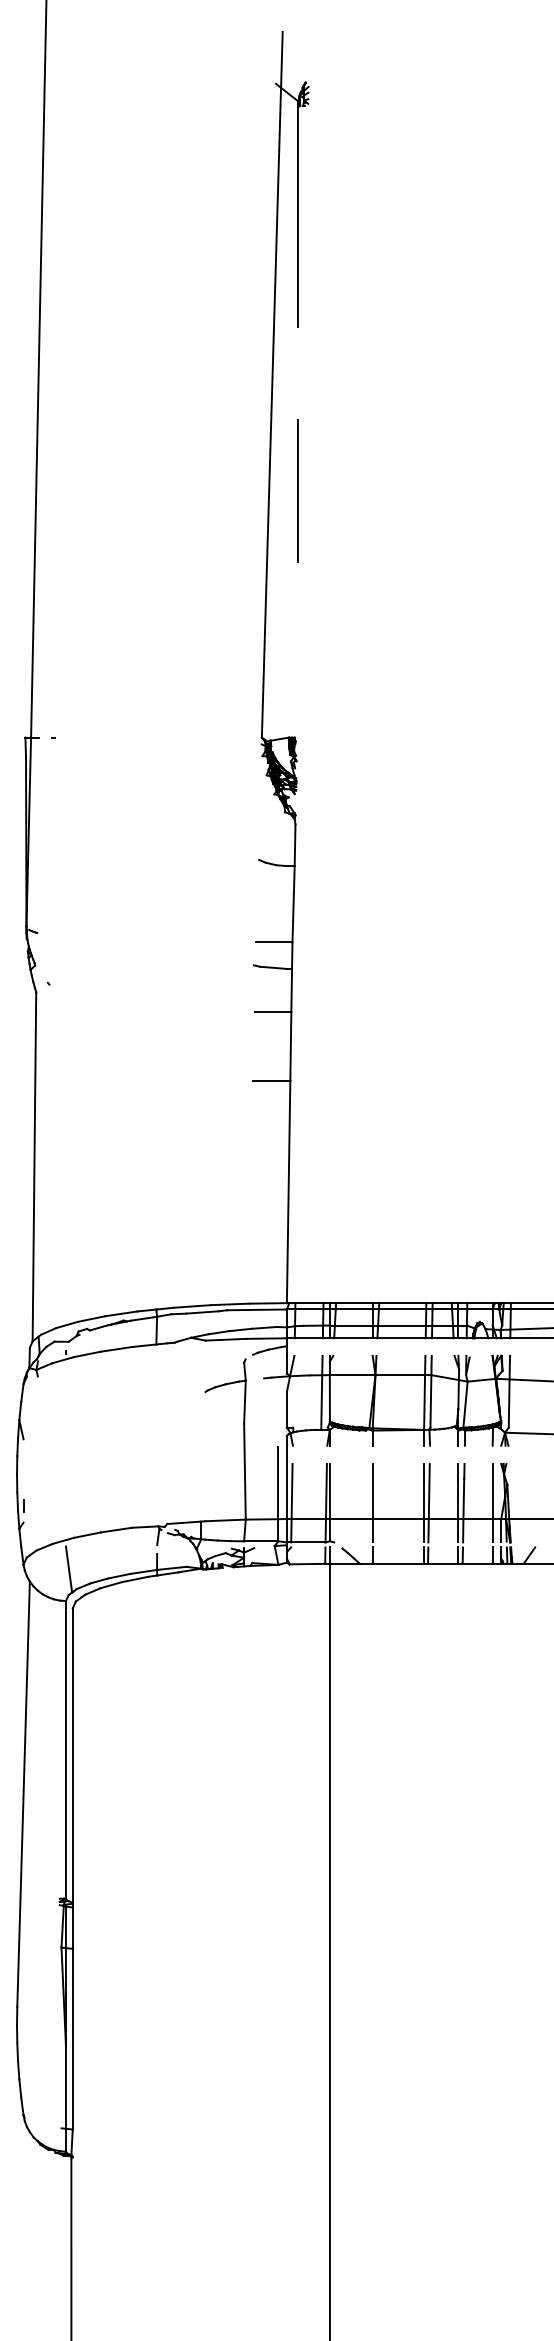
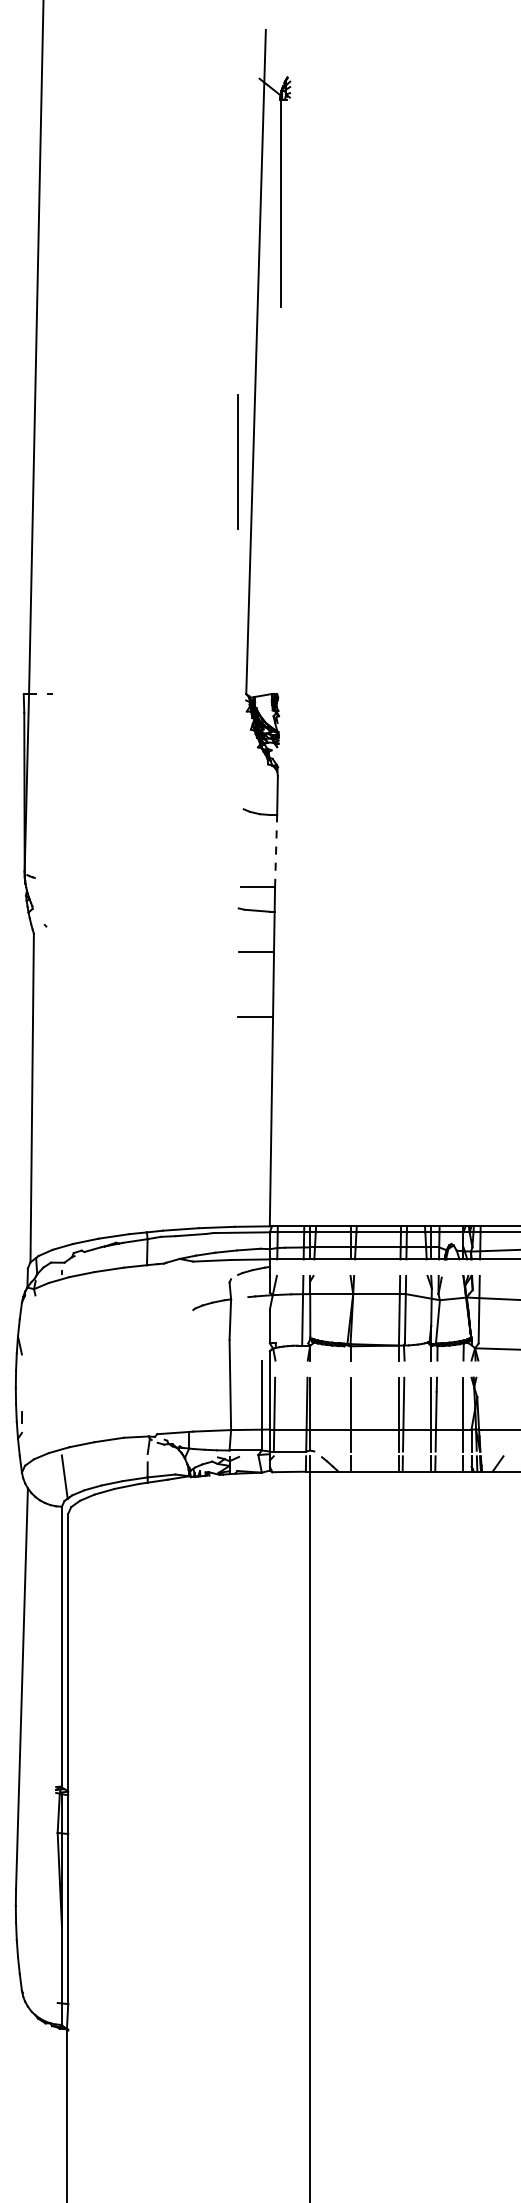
line: (298, 490) -> (237, 461), moved
line: (294, 903) -> (276, 850), solid -> dashed

